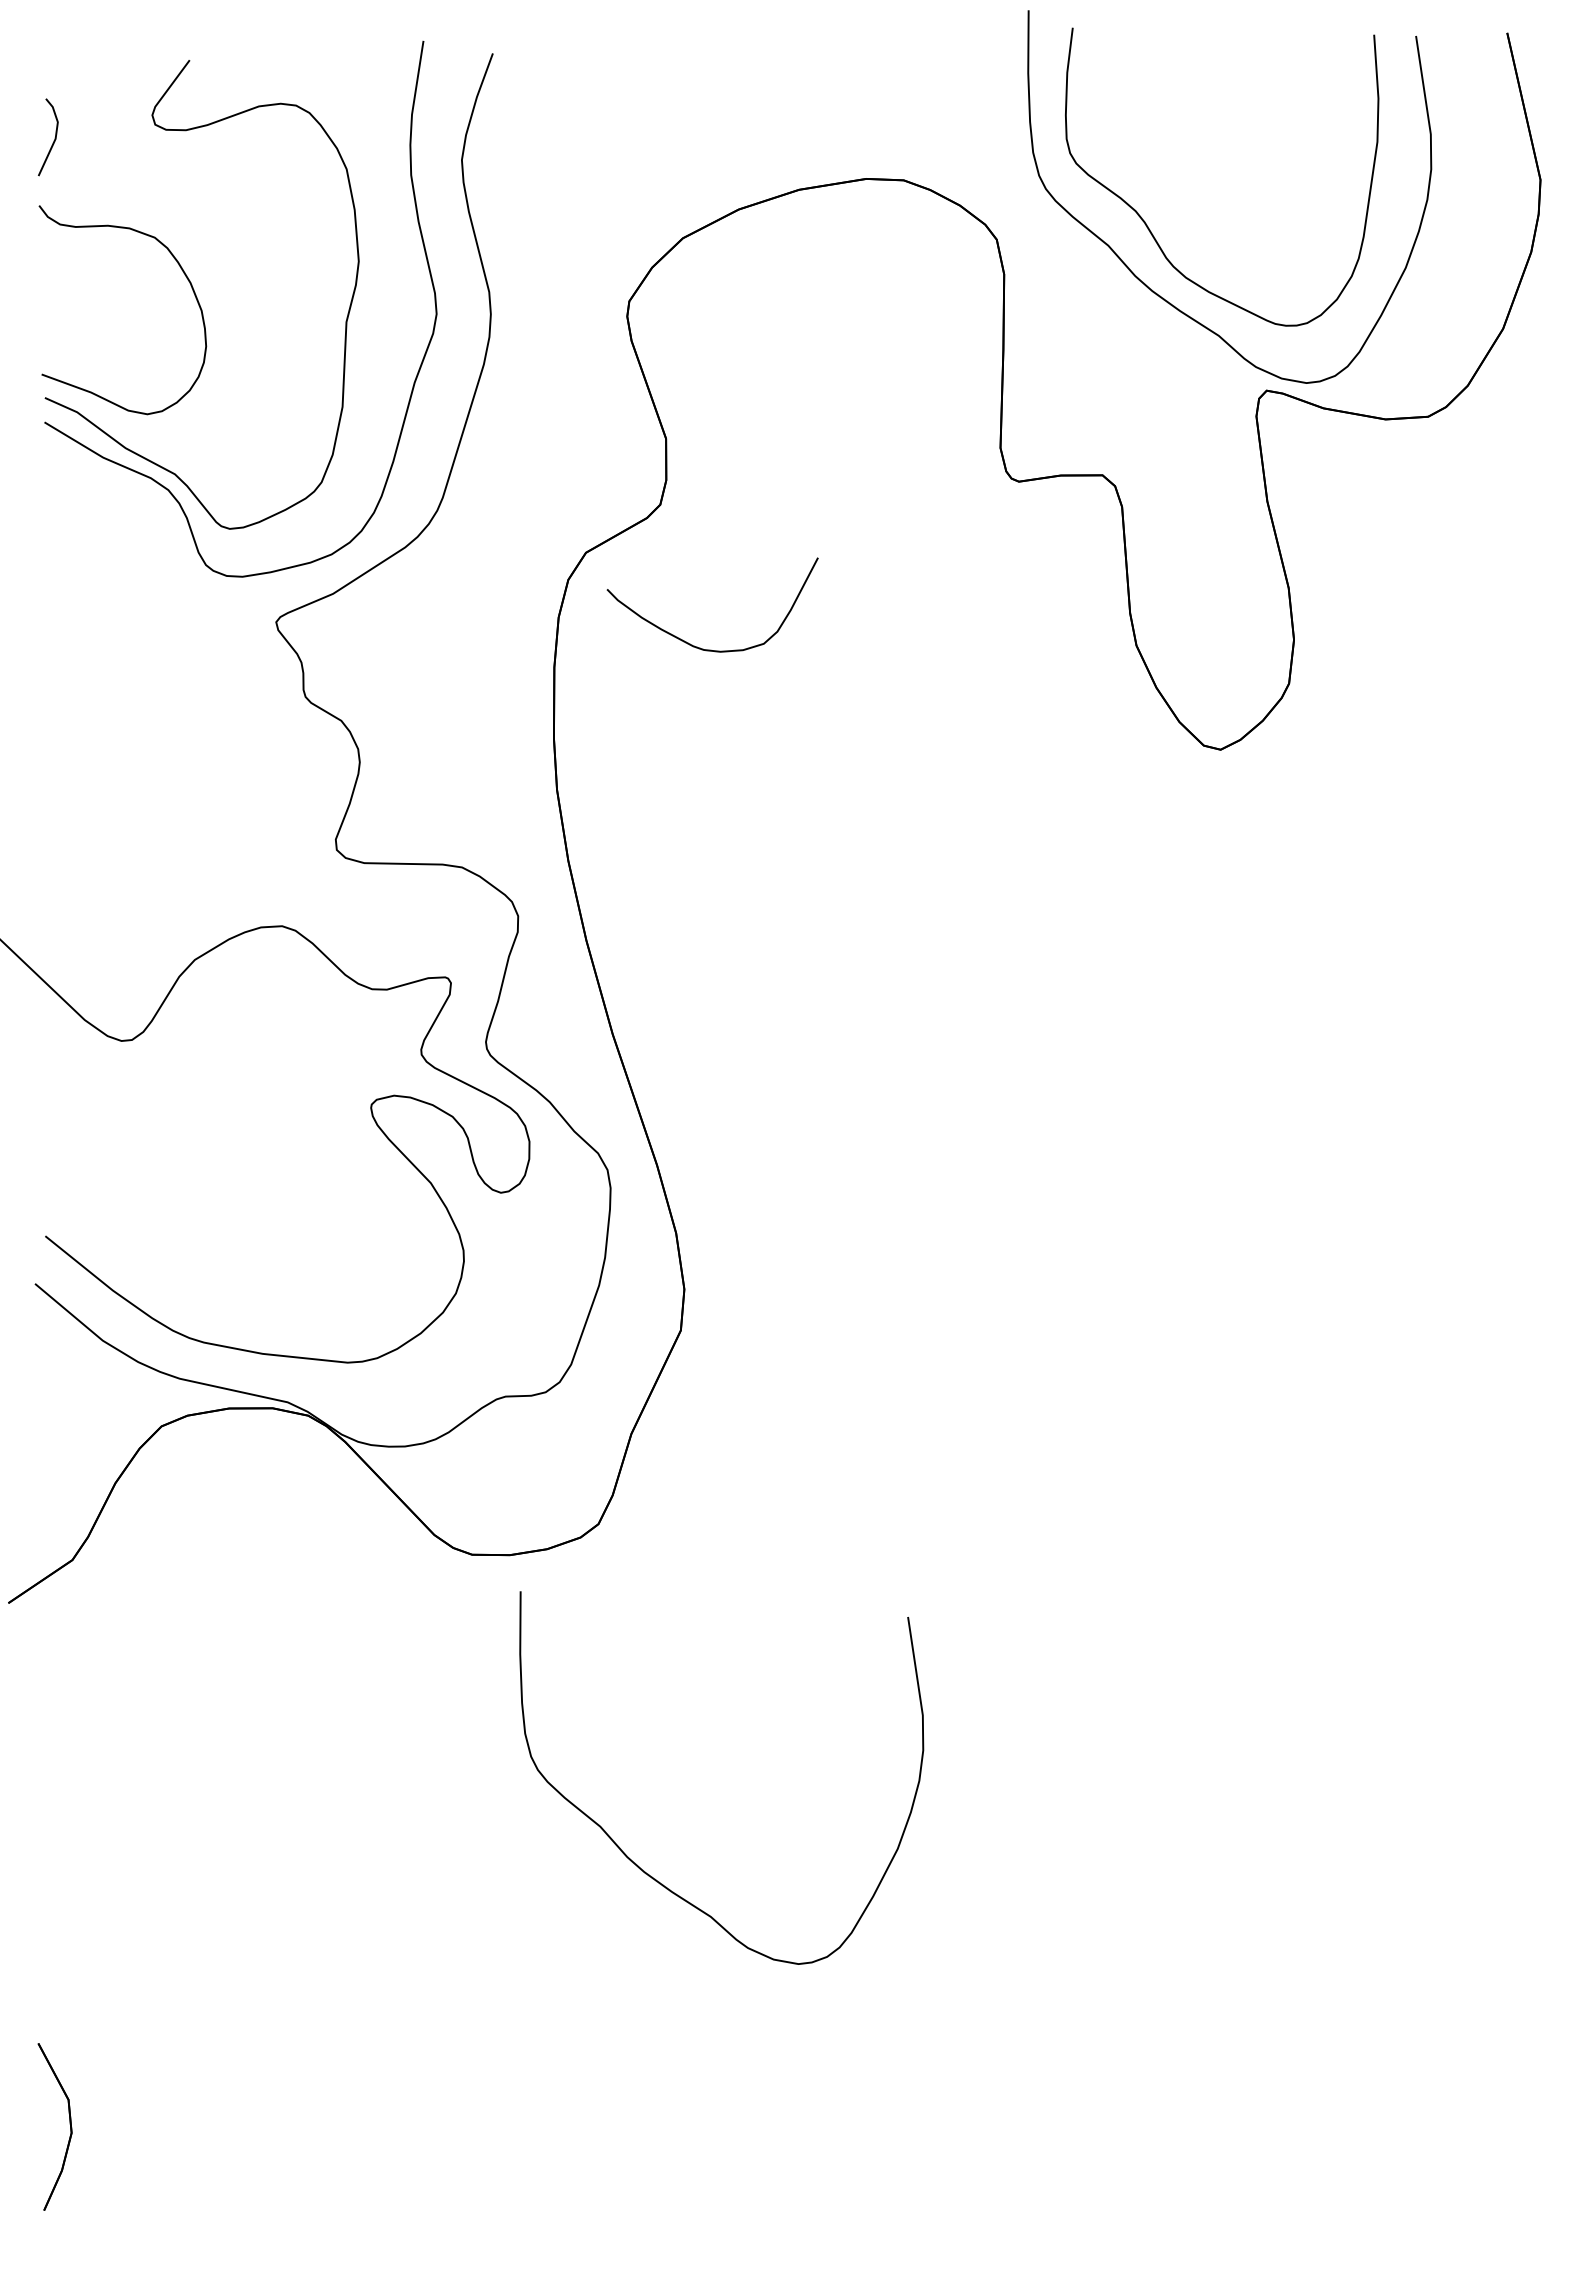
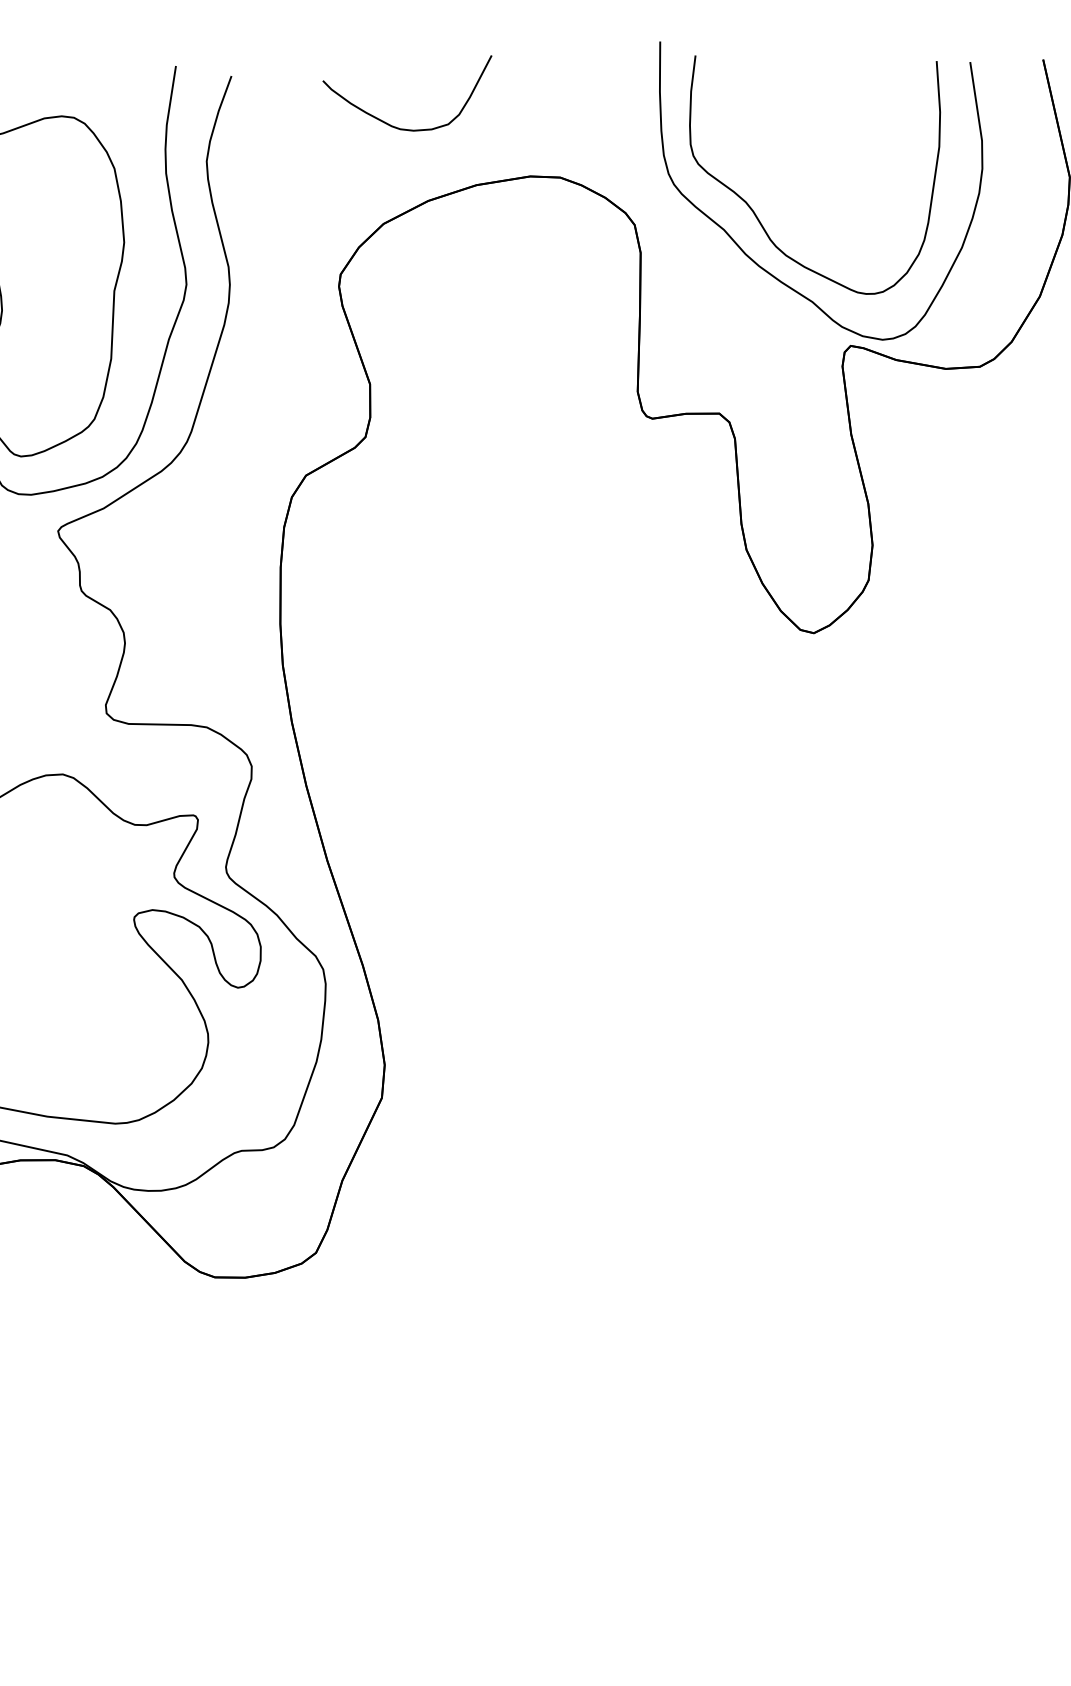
curve: (697, 646) -> (395, 126), moved
curve: (648, 1873) -> (356, 1532), removed

